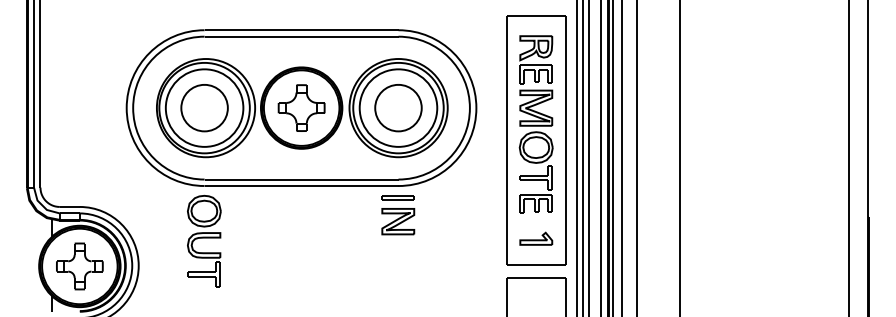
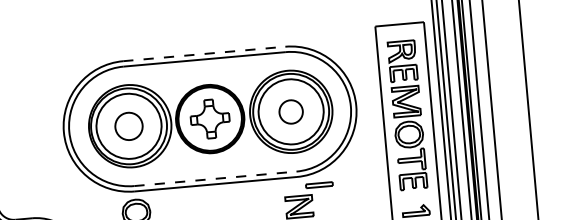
line: (301, 30) -> (204, 54), solid -> dashed
part: (204, 108) -> (128, 126), size x0.7
part: (398, 108) -> (291, 112), size x0.6
line: (301, 179) -> (215, 178), solid -> dashed
part: (397, 197) -> (318, 184), moved

